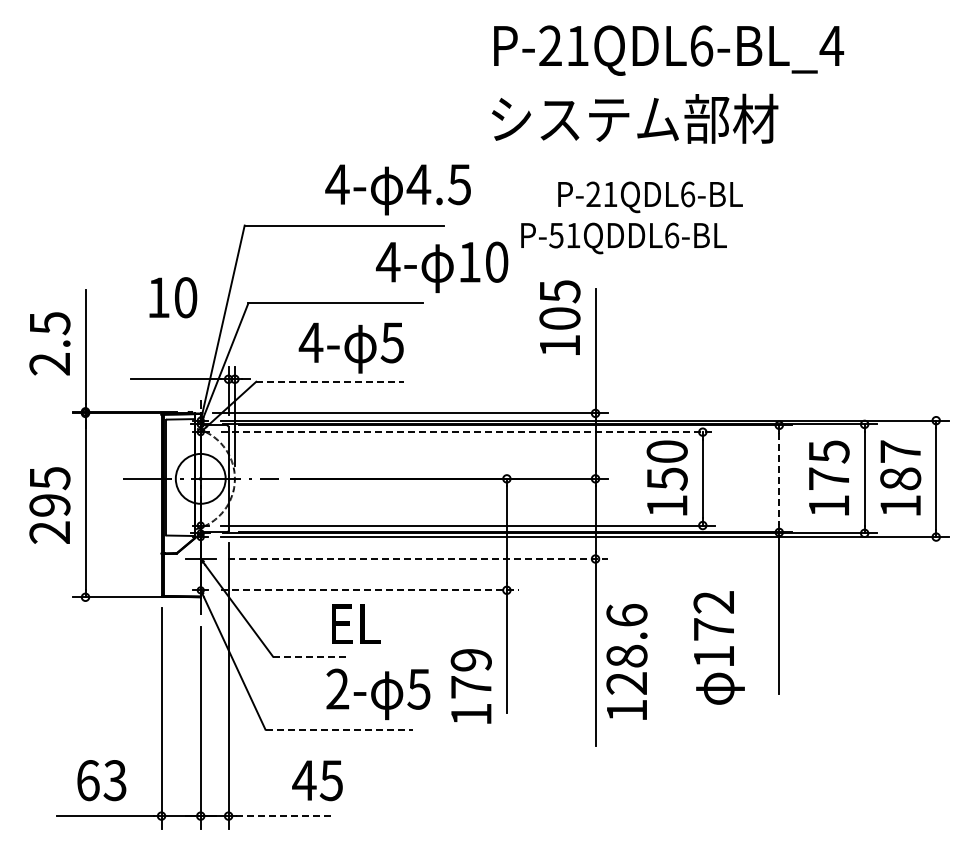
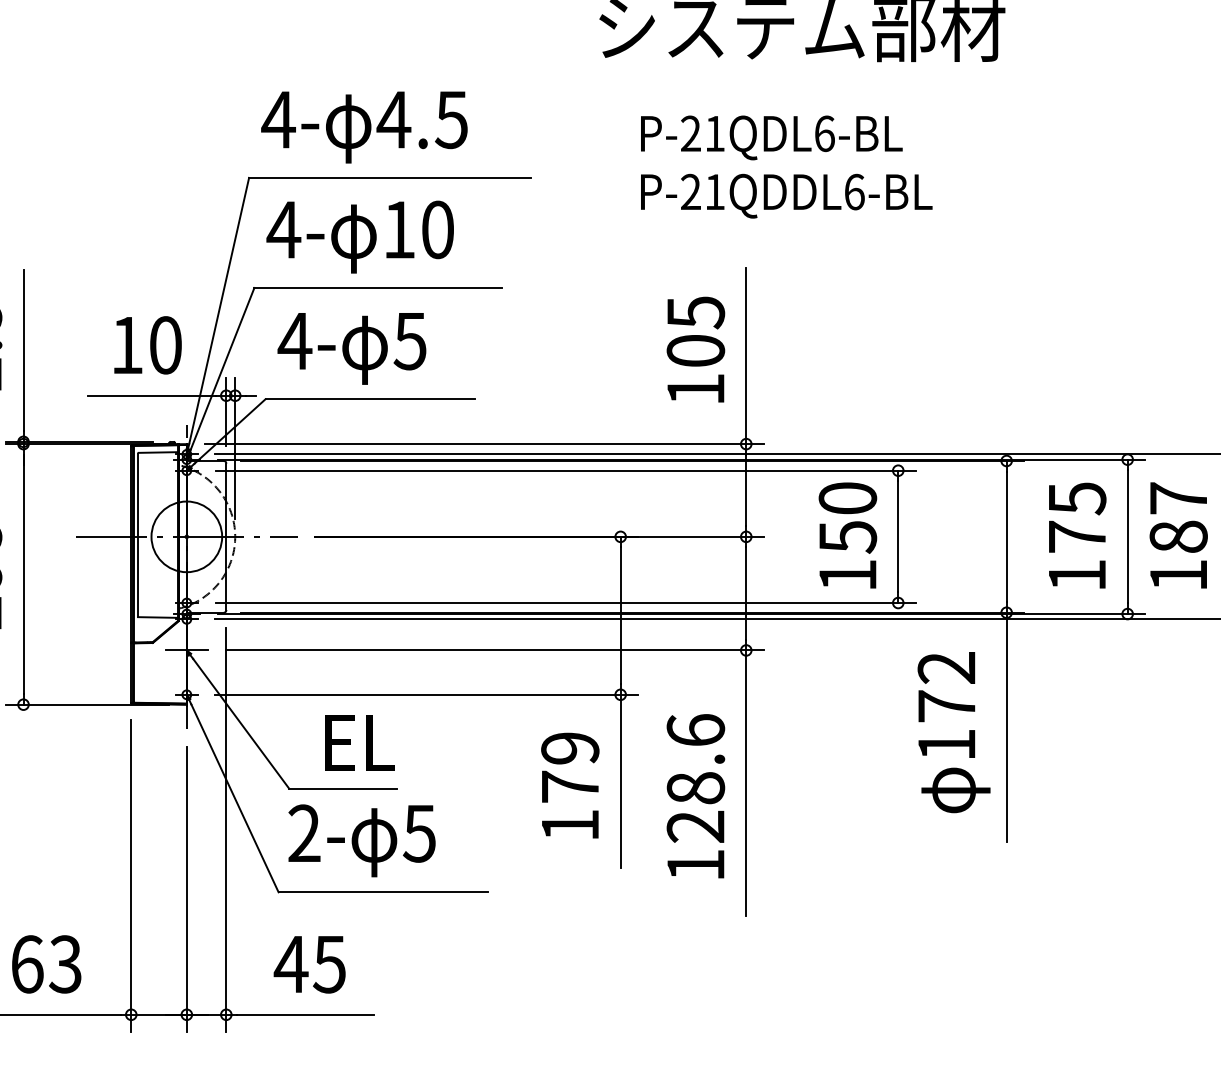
text: (397, 189) -> (363, 126), moved
text: (650, 197) -> (771, 138), moved
text: (556, 235) -> (690, 191), P-51QDDL6-BL -> P-21QDDL6-BL
text: (442, 266) -> (360, 235), moved
text: (173, 297) -> (148, 345), moved
text: (559, 317) -> (695, 349), moved
text: (350, 347) -> (350, 347), moved
line: (330, 381) -> (370, 398), dashed -> solid
line: (468, 432) -> (566, 471), dashed -> solid
line: (779, 479) -> (1006, 537), dashed -> solid
line: (418, 559) -> (495, 651), dashed -> solid
line: (370, 590) -> (427, 695), dashed -> solid
text: (356, 623) -> (360, 741), moved
text: (718, 647) -> (953, 731), moved
line: (311, 656) -> (343, 788), dashed -> solid
text: (626, 661) -> (695, 795), moved
text: (470, 686) -> (569, 785), moved
text: (378, 694) -> (362, 841), moved
line: (339, 729) -> (383, 892), dashed -> solid
text: (317, 780) -> (309, 964), moved
line: (284, 816) -> (305, 1015), dashed -> solid

